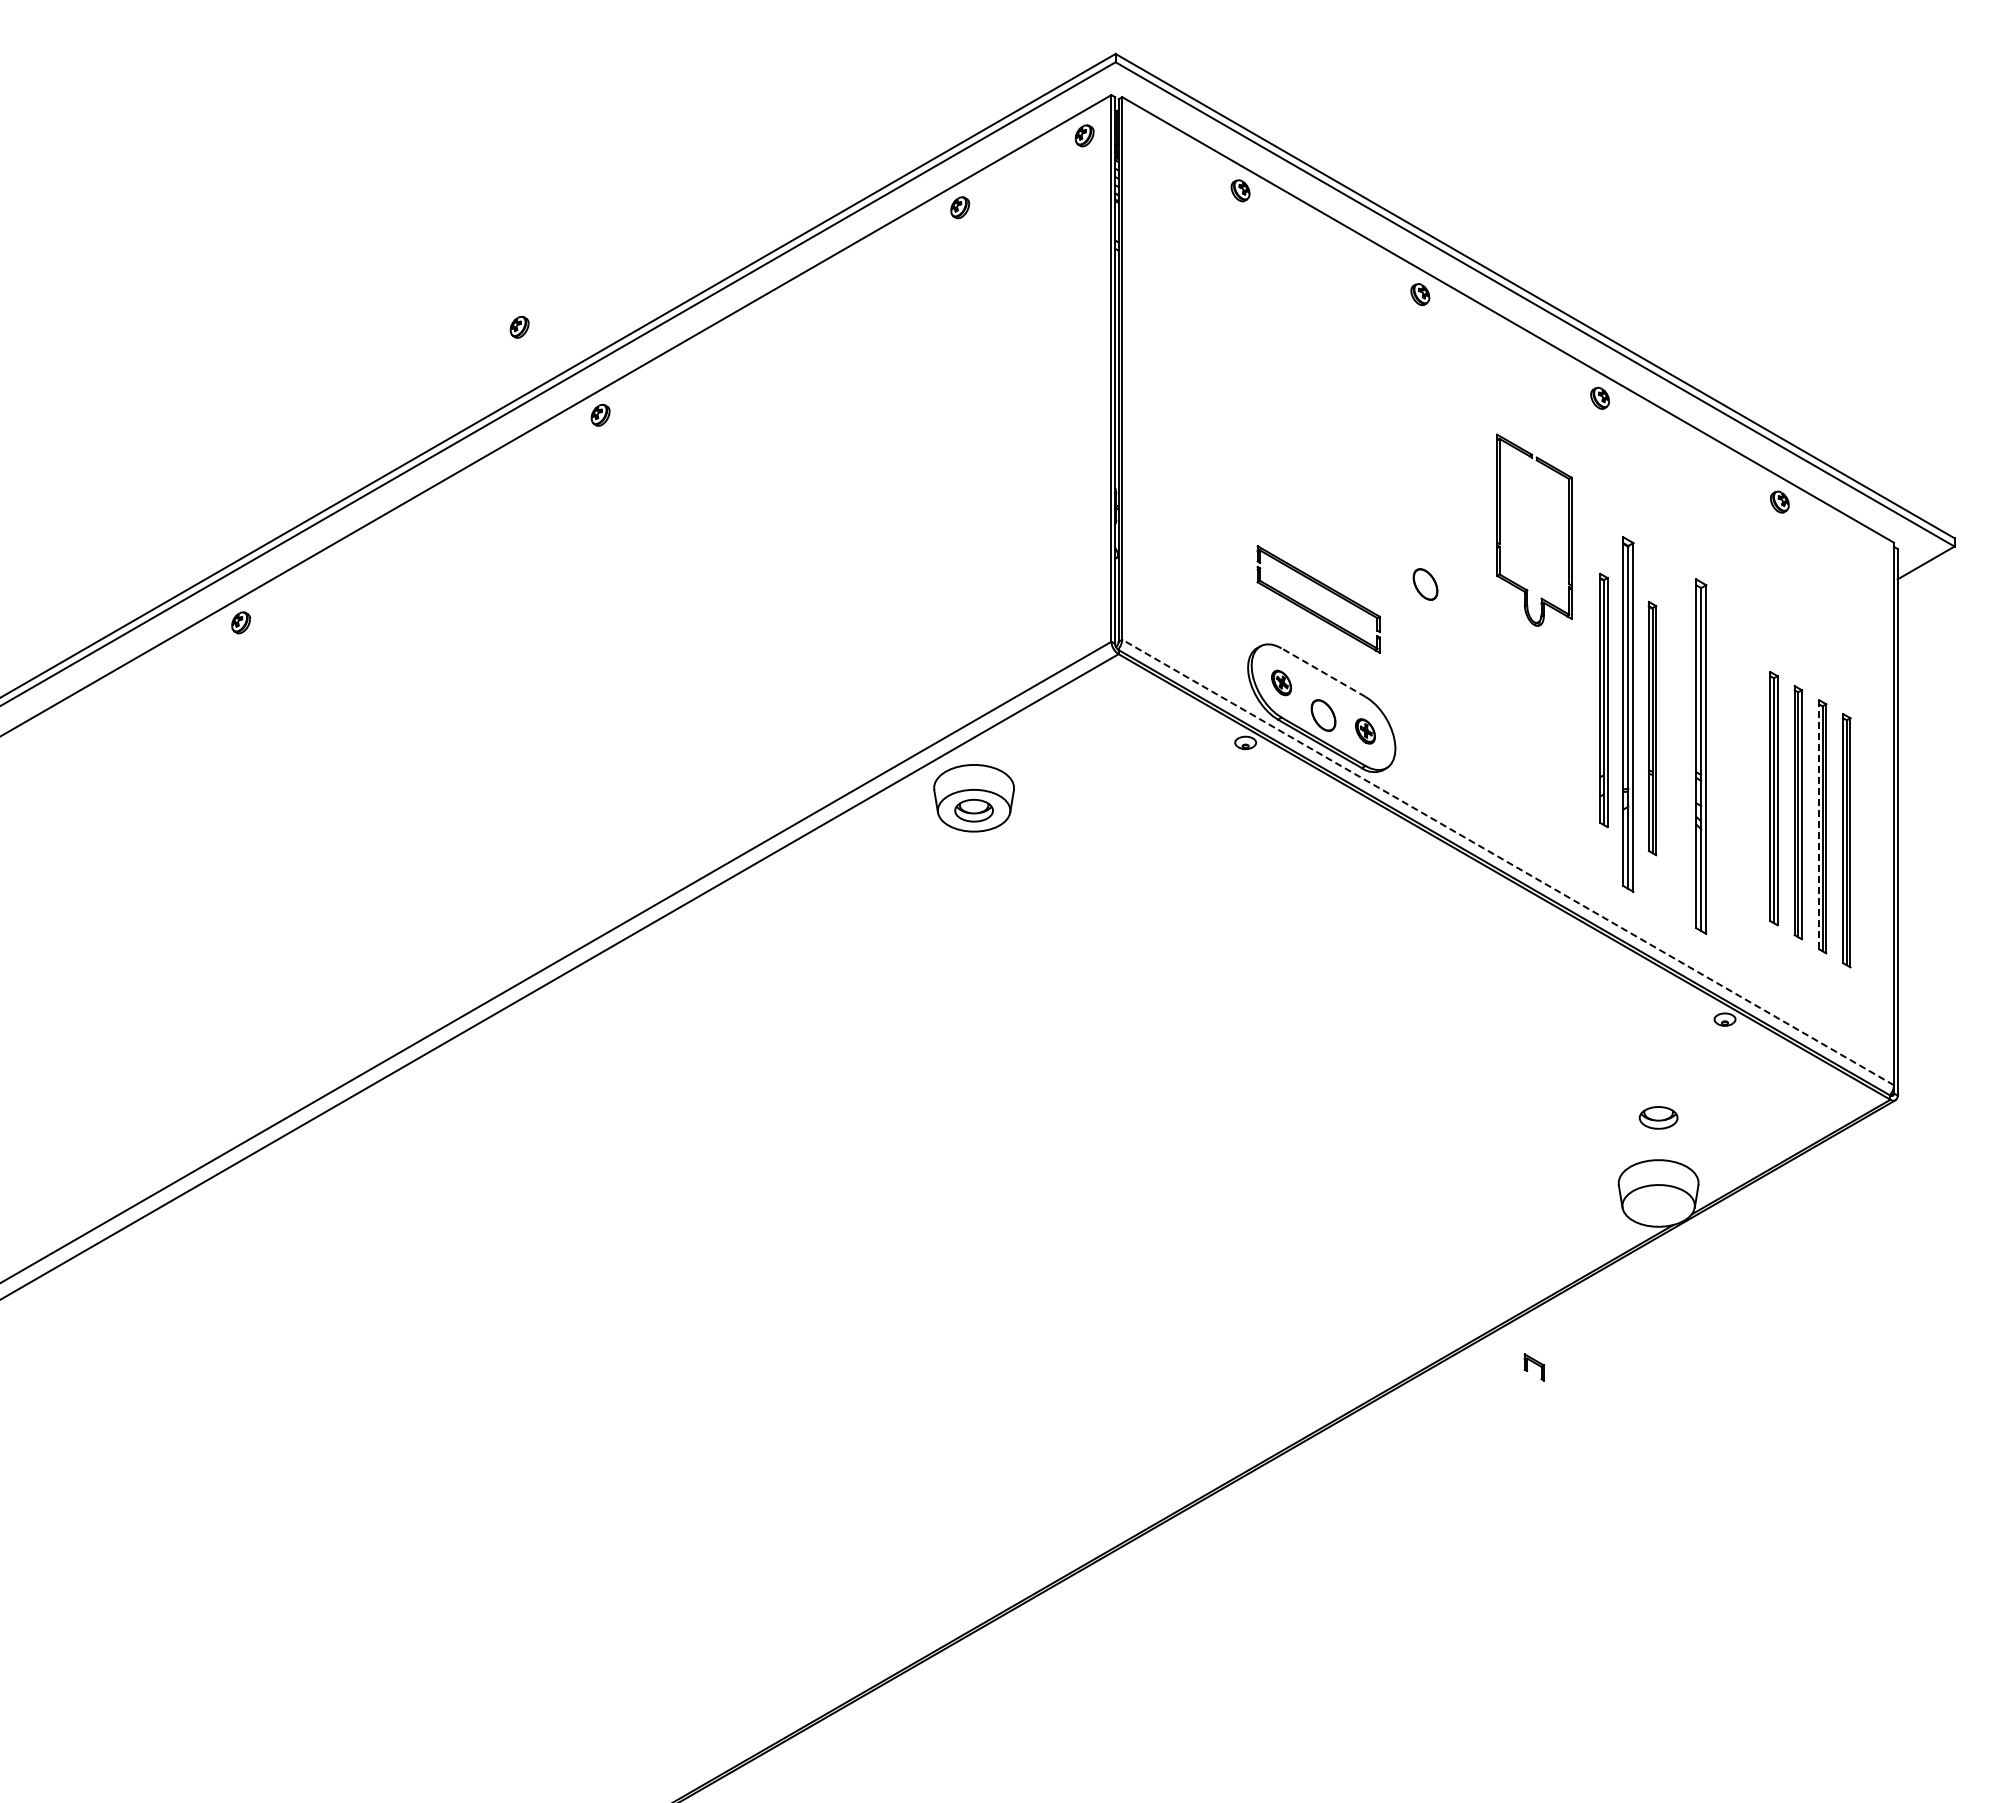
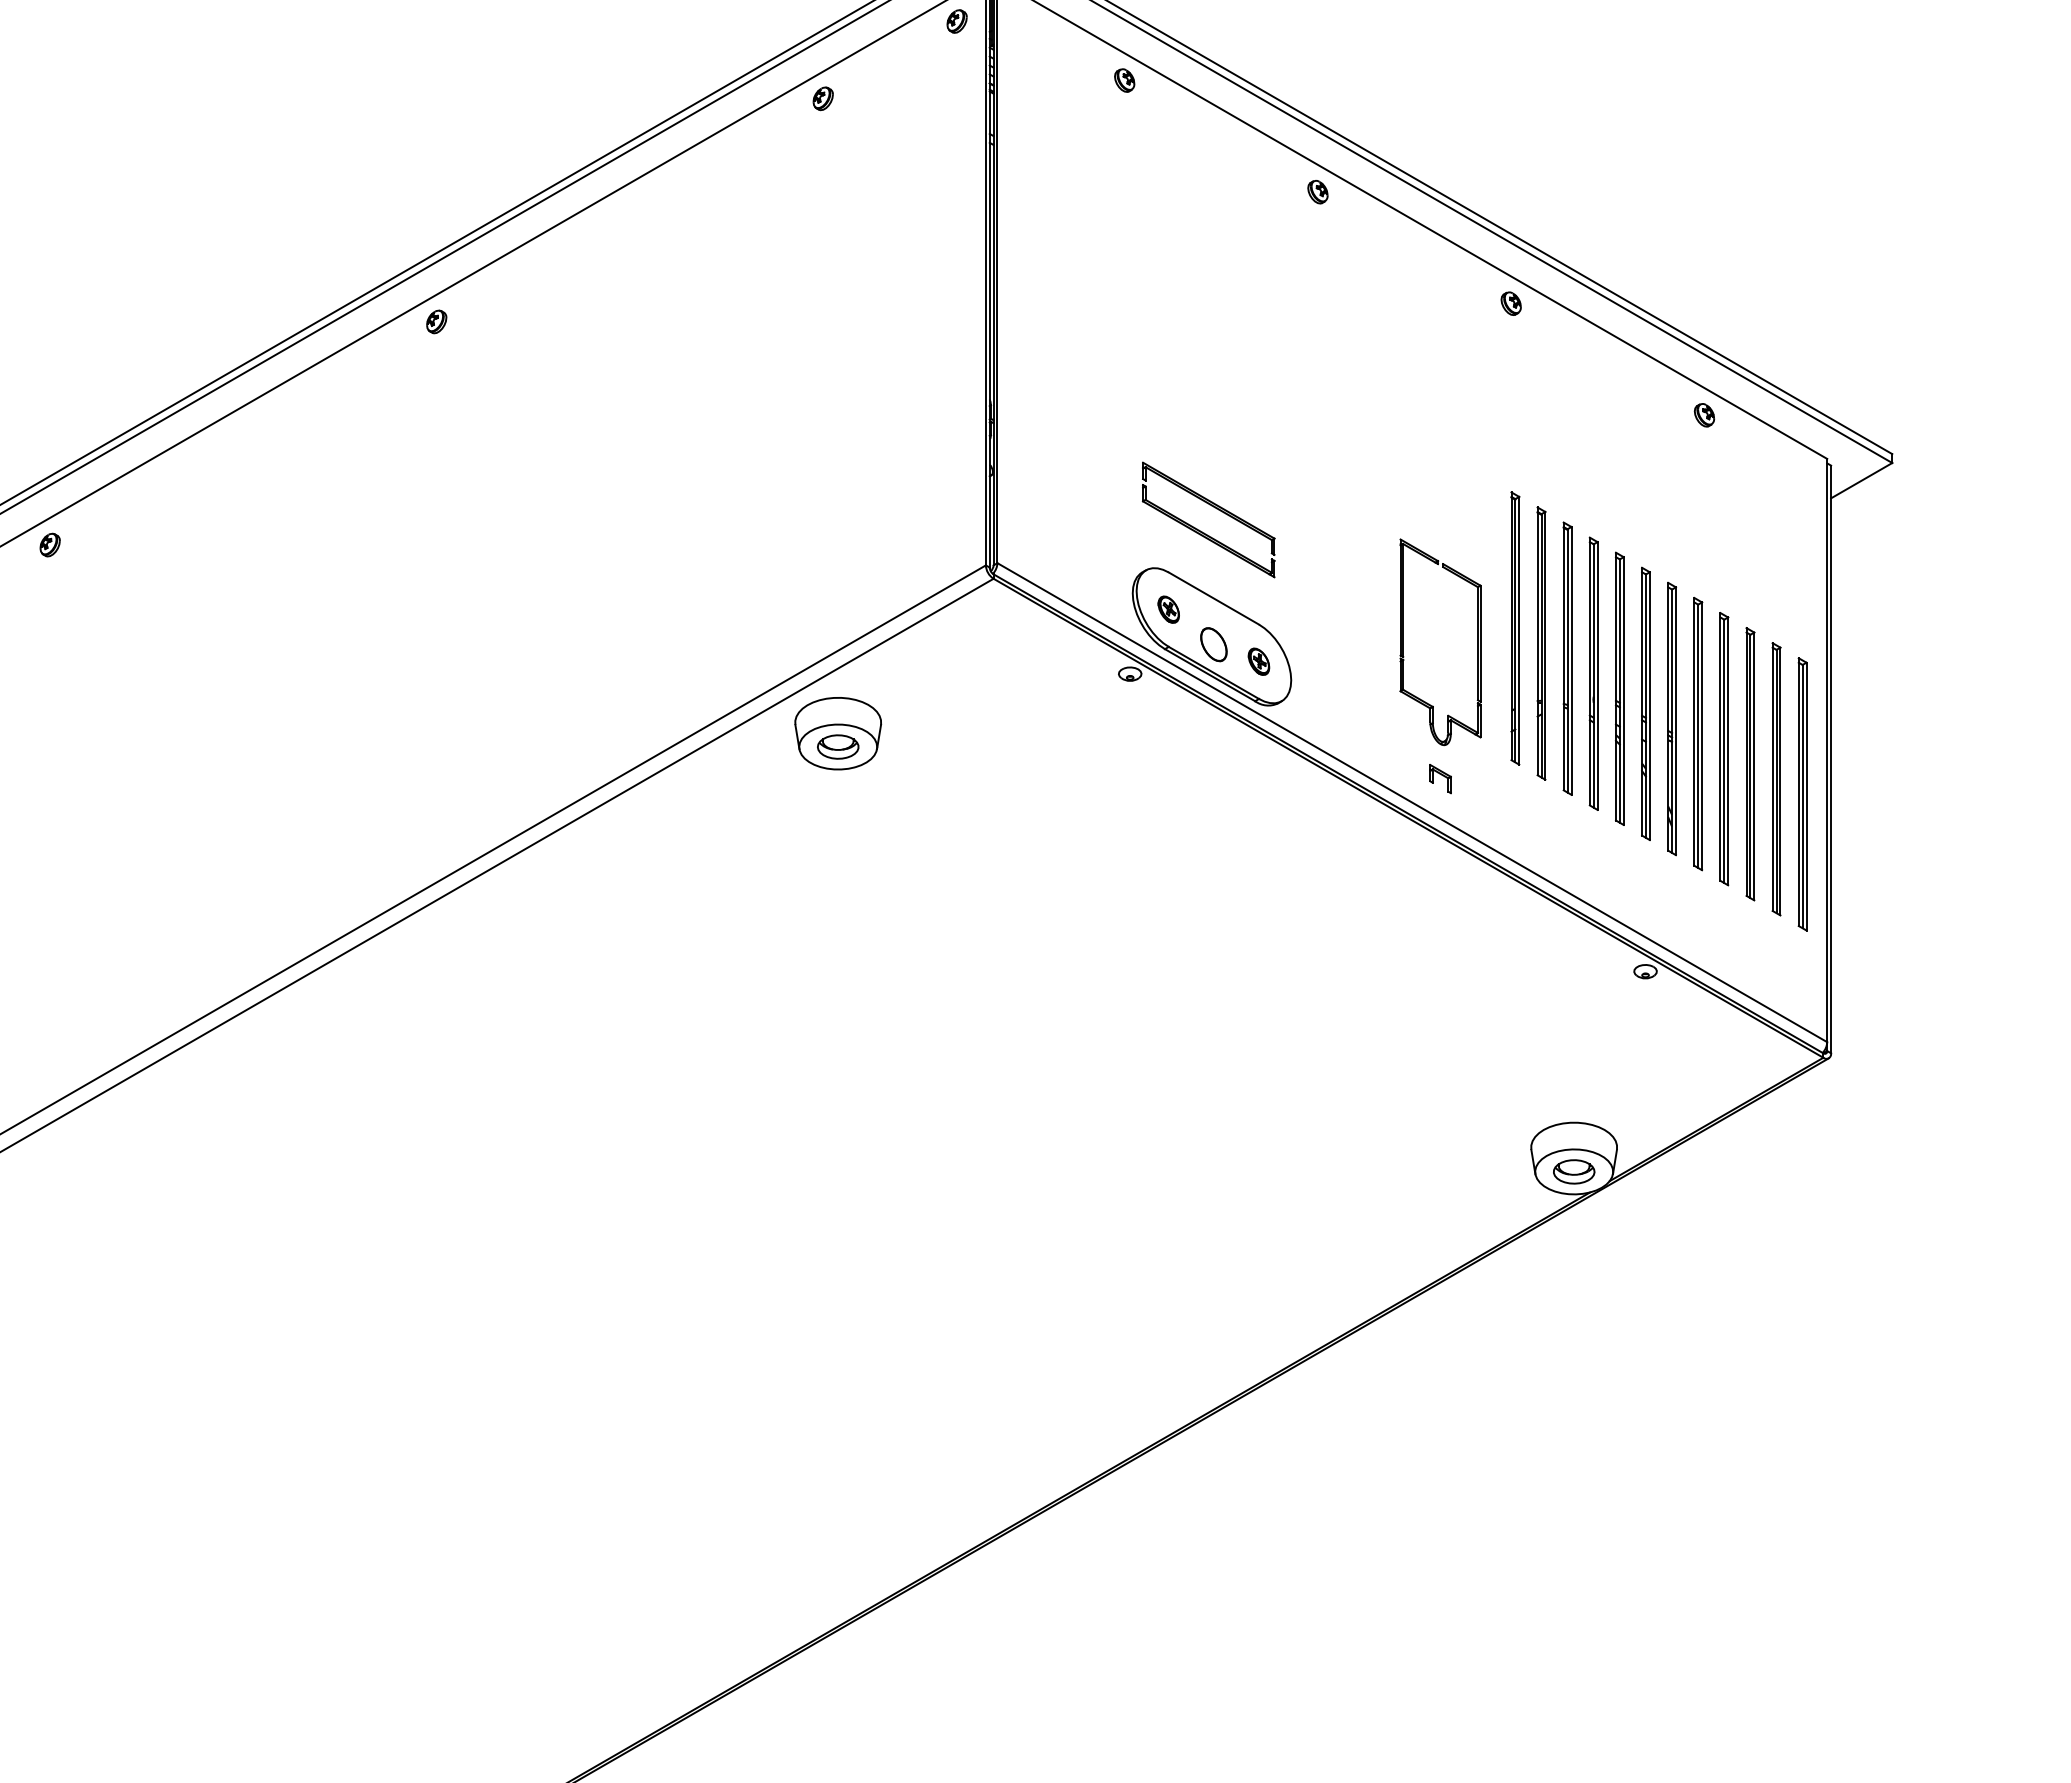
part: (519, 326) -> (349, 226), removed
part: (1500, 529) -> (1404, 641), moved
part: (1425, 584) -> (1323, 503), removed
line: (1323, 672) -> (1213, 598), dashed -> solid
part: (1627, 714) -> (1540, 643), size x0.71
part: (1676, 742) -> (1593, 673), added
part: (1700, 756) -> (1619, 688), size x0.71
part: (1725, 770) -> (1646, 703), added
part: (1749, 784) -> (1671, 718), added
line: (1818, 824) -> (1746, 761), dashed -> solid
part: (1870, 854) -> (1801, 794), added
line: (1508, 862) -> (1412, 802), dashed -> solid
part: (1658, 1117) -> (1574, 1171), moved
part: (1534, 1367) -> (1440, 779), moved

